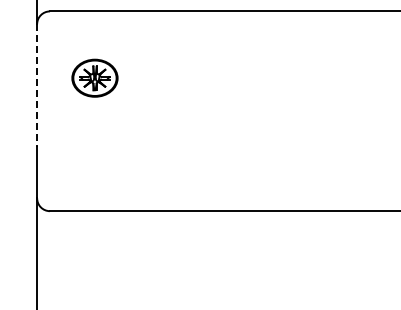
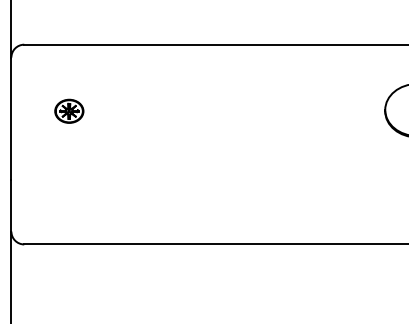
part: (95, 77) -> (69, 110), size x0.62
line: (37, 86) -> (11, 119), dashed -> solid

